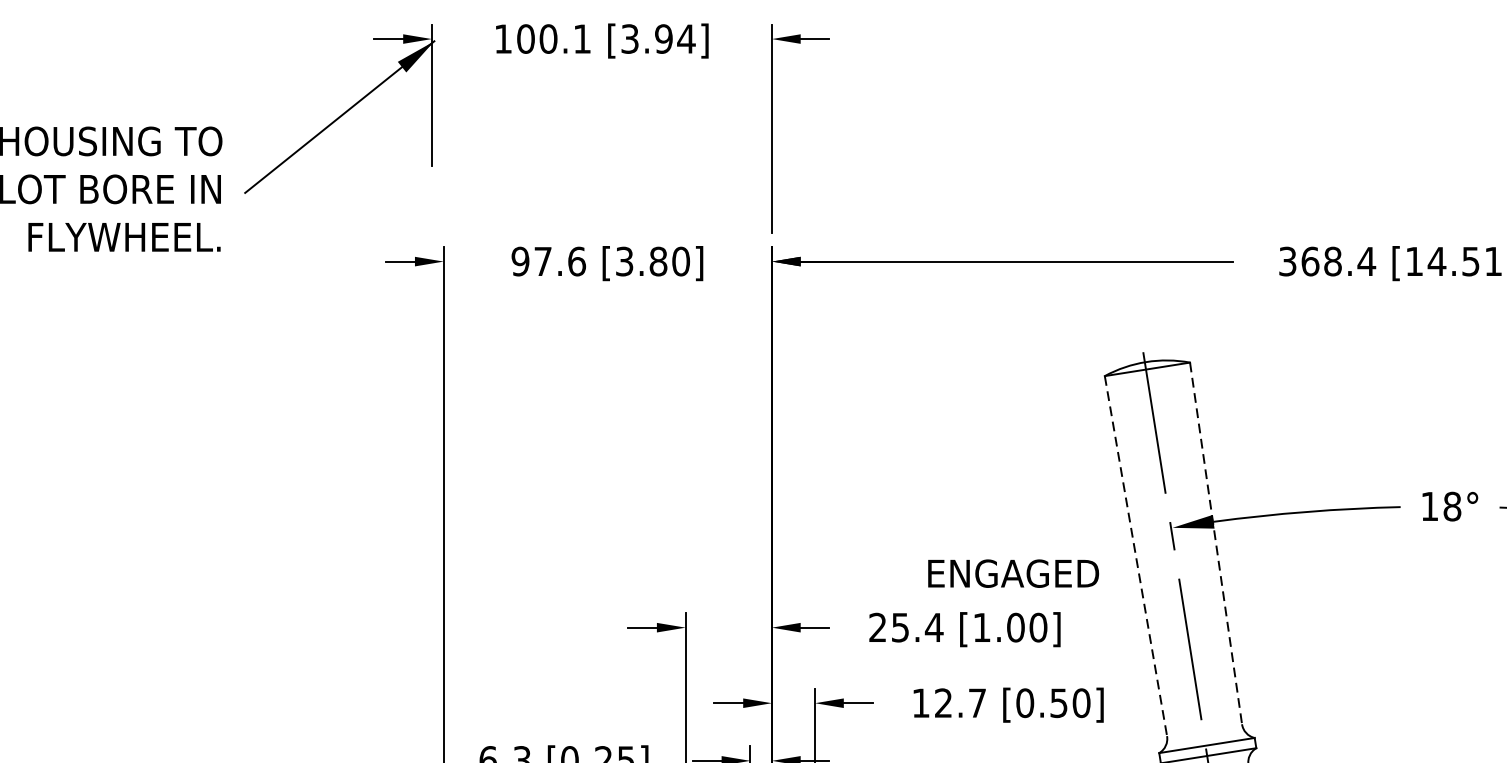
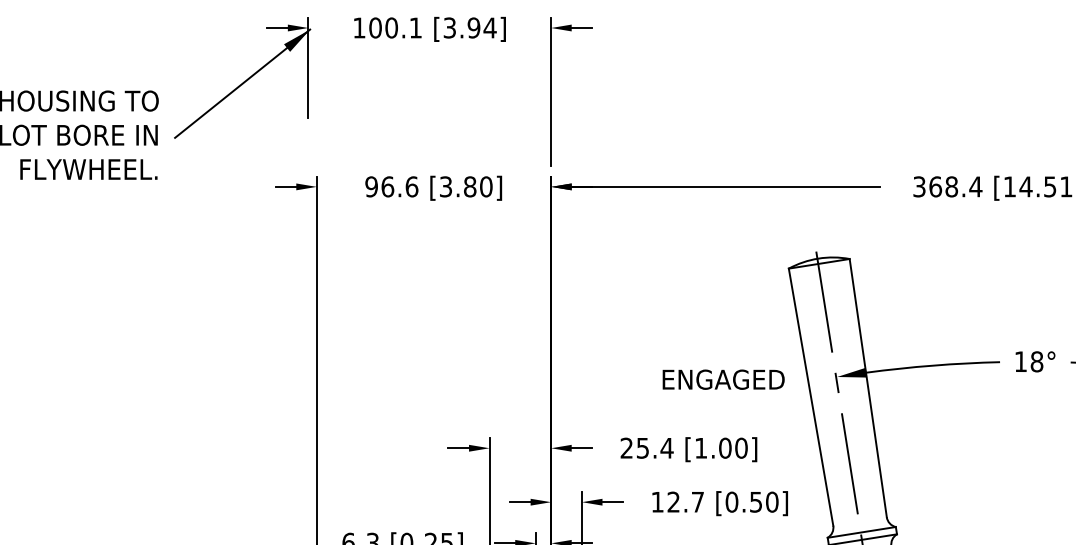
text: (542, 261) -> (387, 186), 97.6 -> 96.6
line: (1216, 543) -> (868, 388), dashed -> solid
line: (1136, 556) -> (811, 397), dashed -> solid
text: (1013, 573) -> (723, 379), moved

